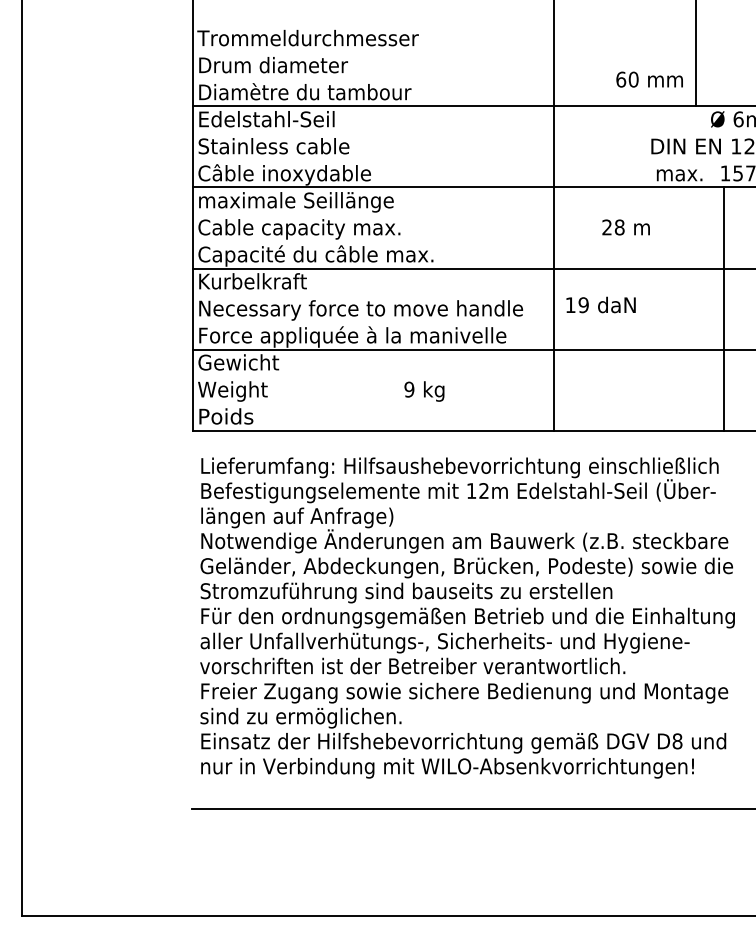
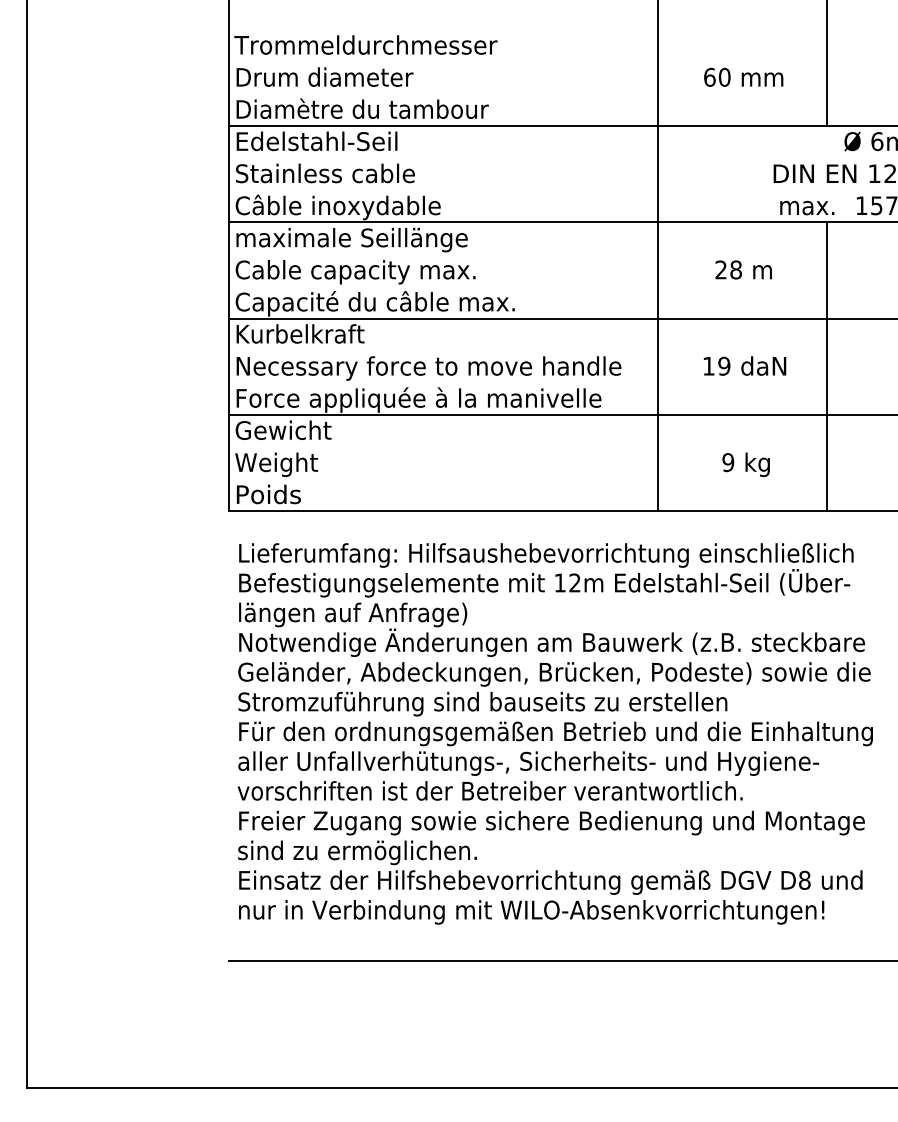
text: (649, 78) -> (743, 76), moved
text: (600, 304) -> (744, 365), moved
line: (724, 308) -> (827, 366), moved
text: (423, 391) -> (745, 464), moved

